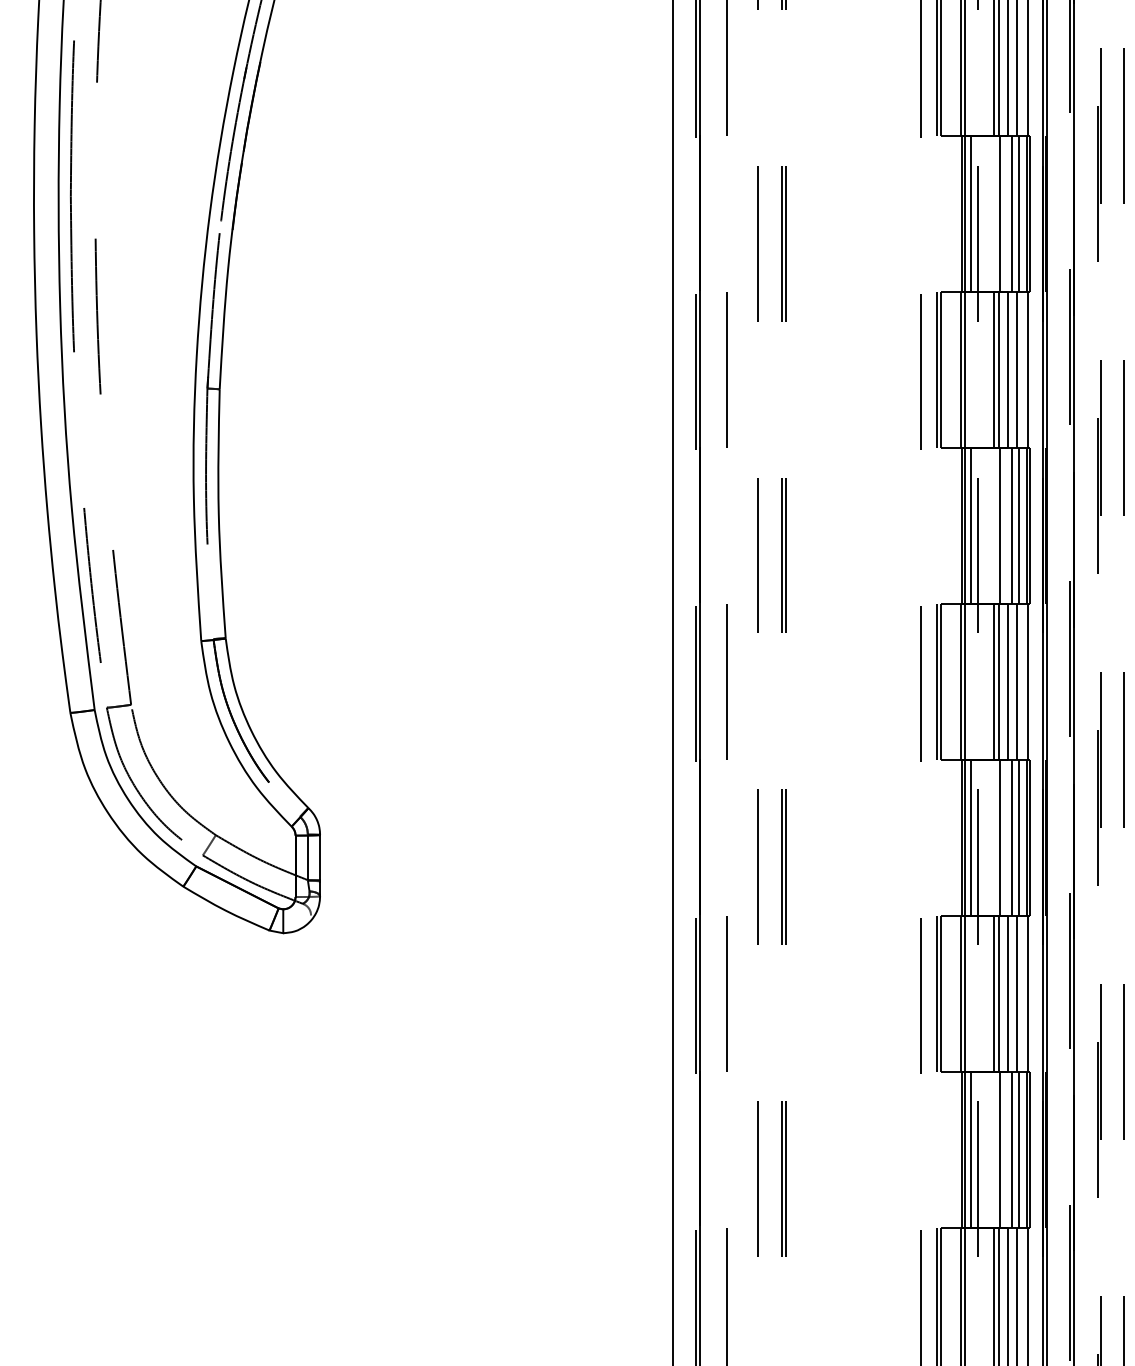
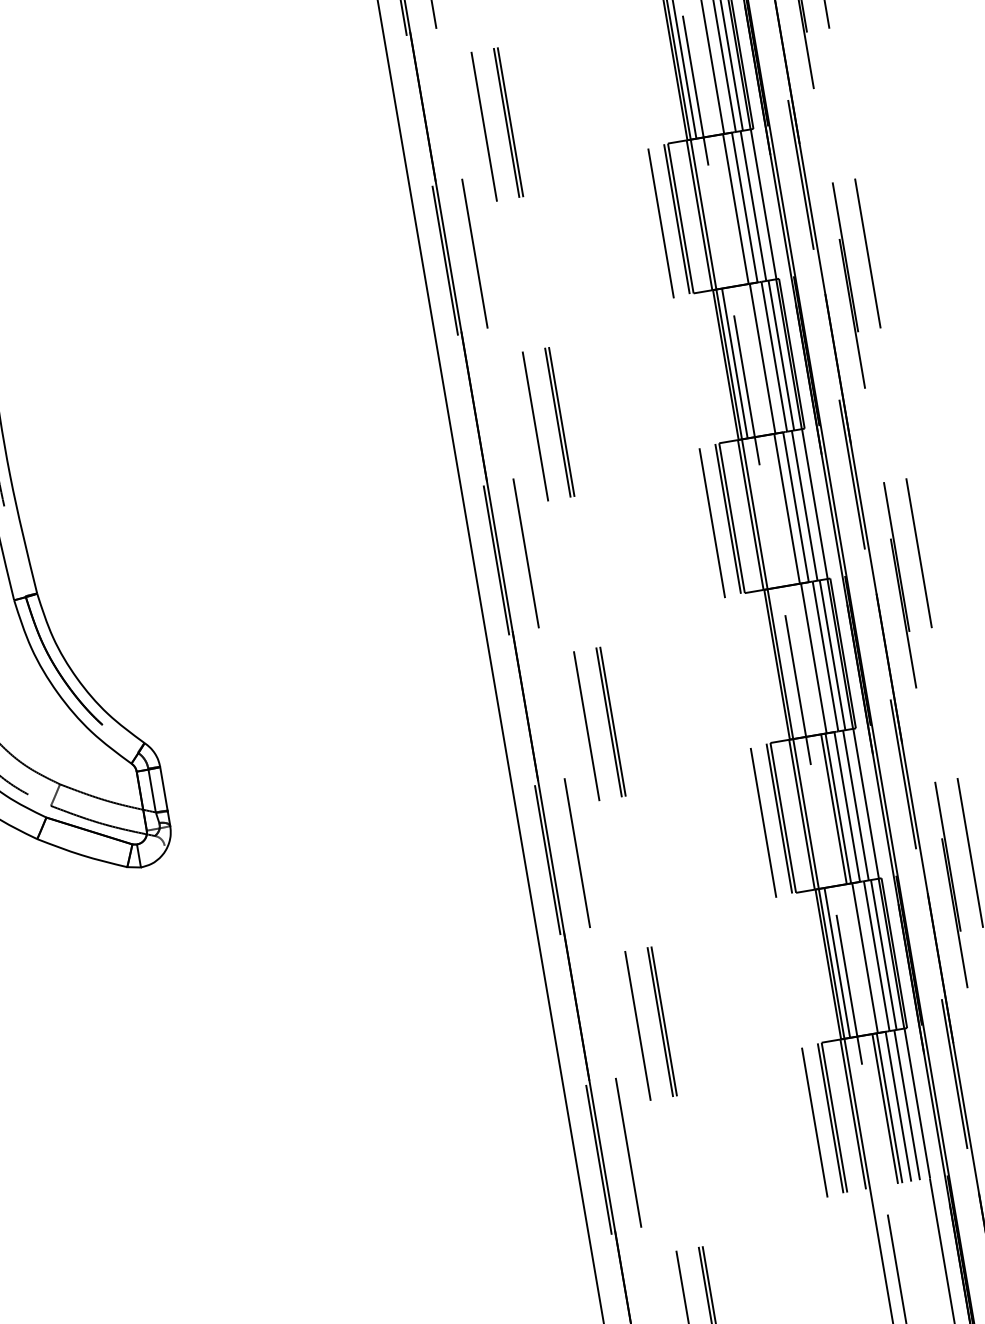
line: (994, 370) -> (731, 209), removed
line: (994, 682) -> (783, 509), removed
line: (970, 838) -> (785, 663), removed

